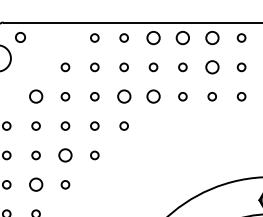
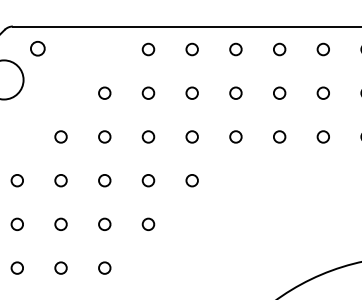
circle: (153, 37) -> (235, 48), size x0.62
circle: (182, 37) -> (279, 48), size x0.62
circle: (211, 37) -> (322, 48), size x0.62
circle: (211, 67) -> (322, 93), size x0.62
circle: (35, 96) -> (60, 136), size x0.62
circle: (123, 96) -> (191, 136), size x0.62
circle: (153, 96) -> (235, 136), size x0.62
circle: (65, 155) -> (104, 224), size x0.62
circle: (35, 184) -> (60, 267), size x0.62

